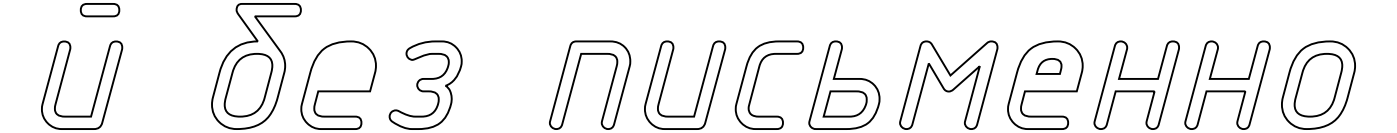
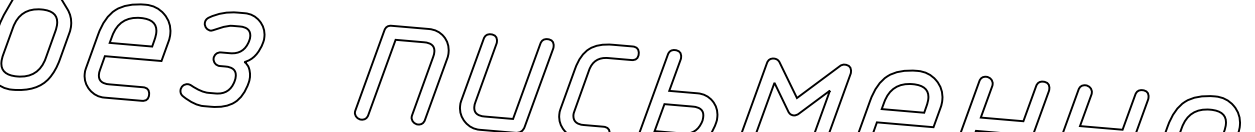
part: (341, 66) -> (132, 31), added
part: (1048, 66) -> (904, 97), size x1.67

